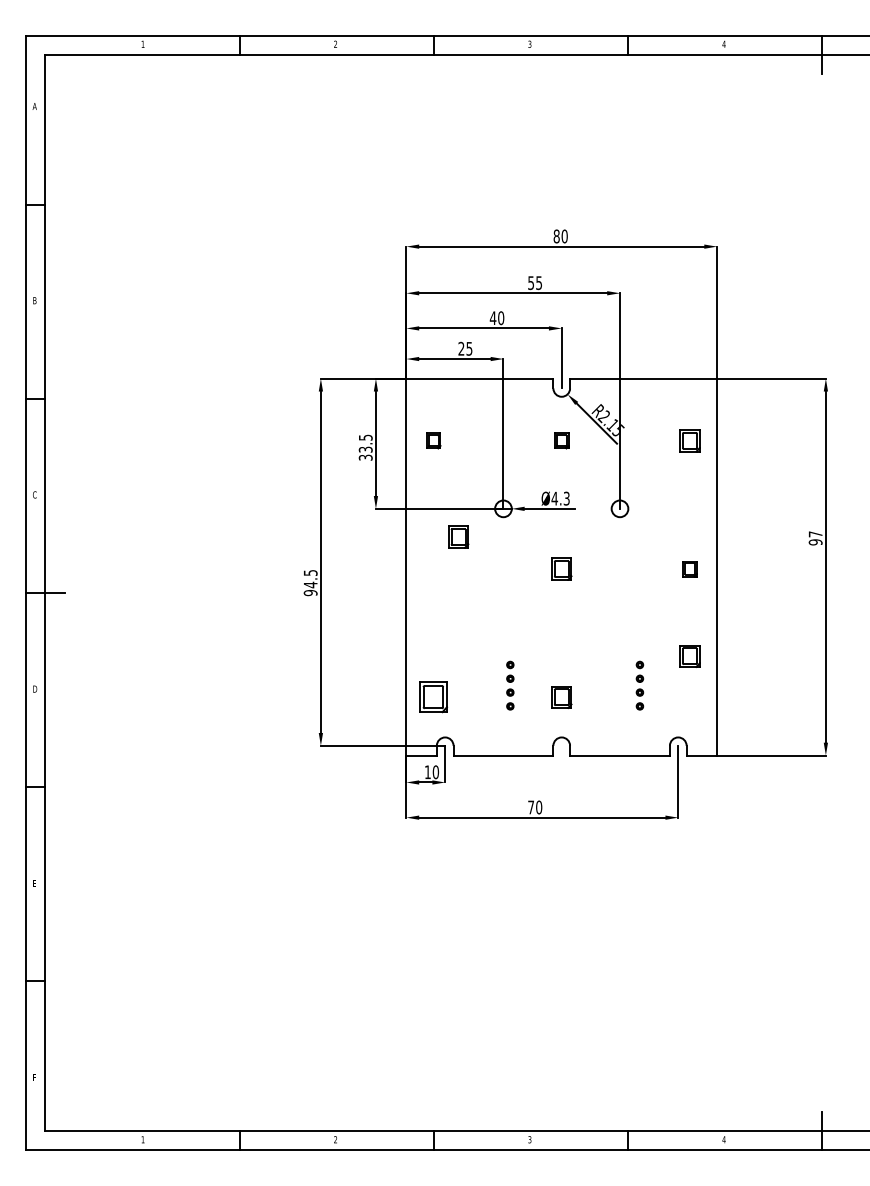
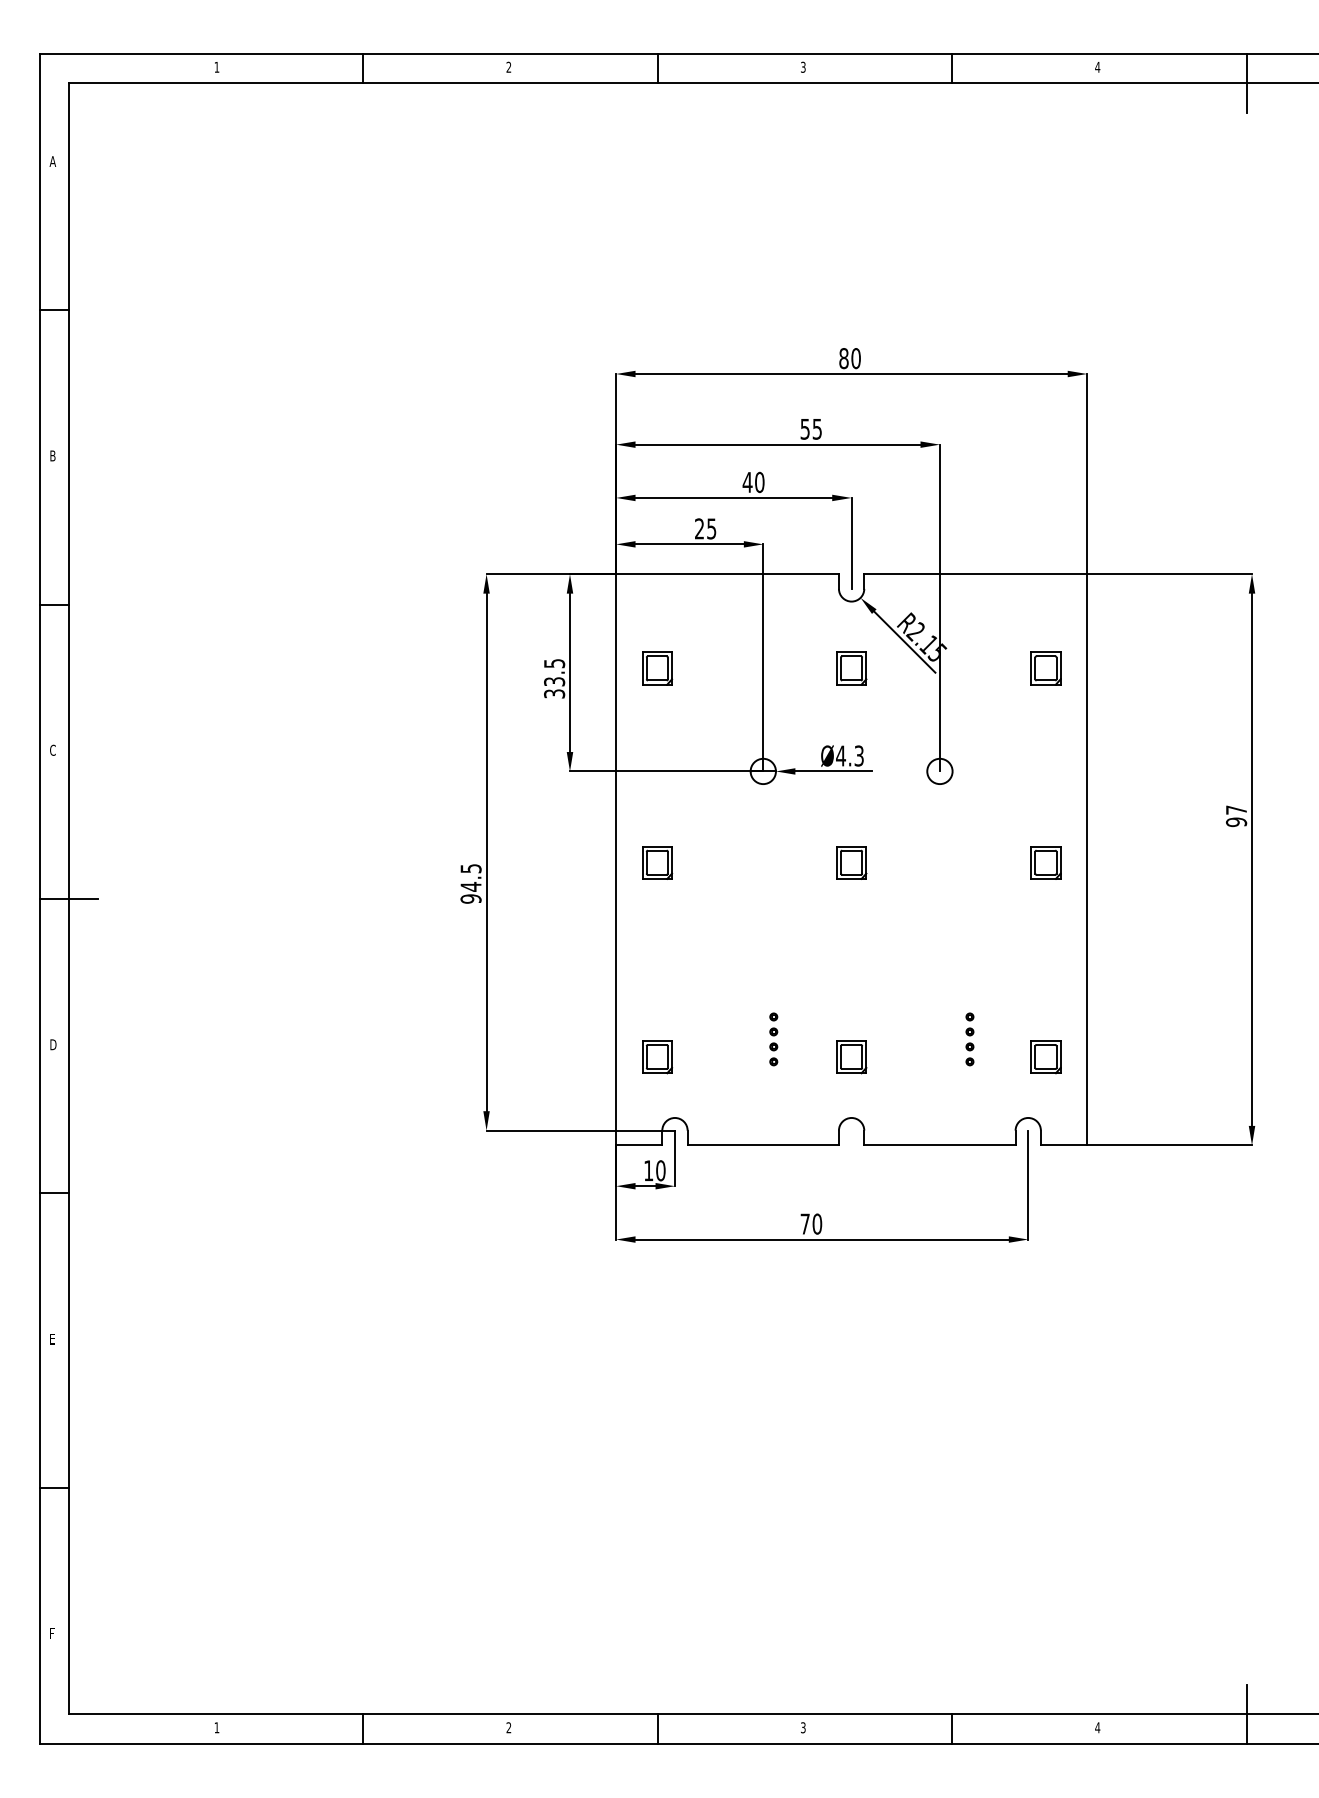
part: (433, 440) -> (657, 667), size x1.43
part: (561, 440) -> (851, 667), size x1.43
part: (458, 536) -> (657, 861), moved
part: (689, 568) -> (1045, 861), size x1.43
part: (689, 656) -> (1045, 1057), moved
part: (510, 685) -> (773, 1039), size x0.71
part: (639, 685) -> (969, 1039), size x0.71
part: (433, 697) -> (657, 1057), size x0.71

